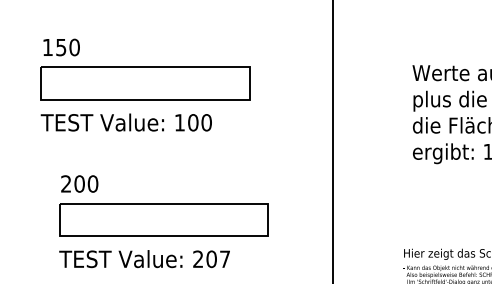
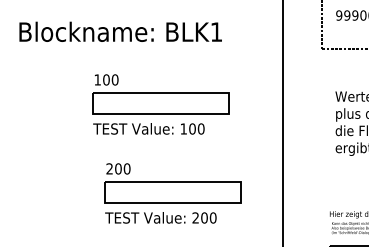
text: (61, 46) -> (106, 79), 150 -> 100
text: (223, 258) -> (212, 217), 207 -> 200

